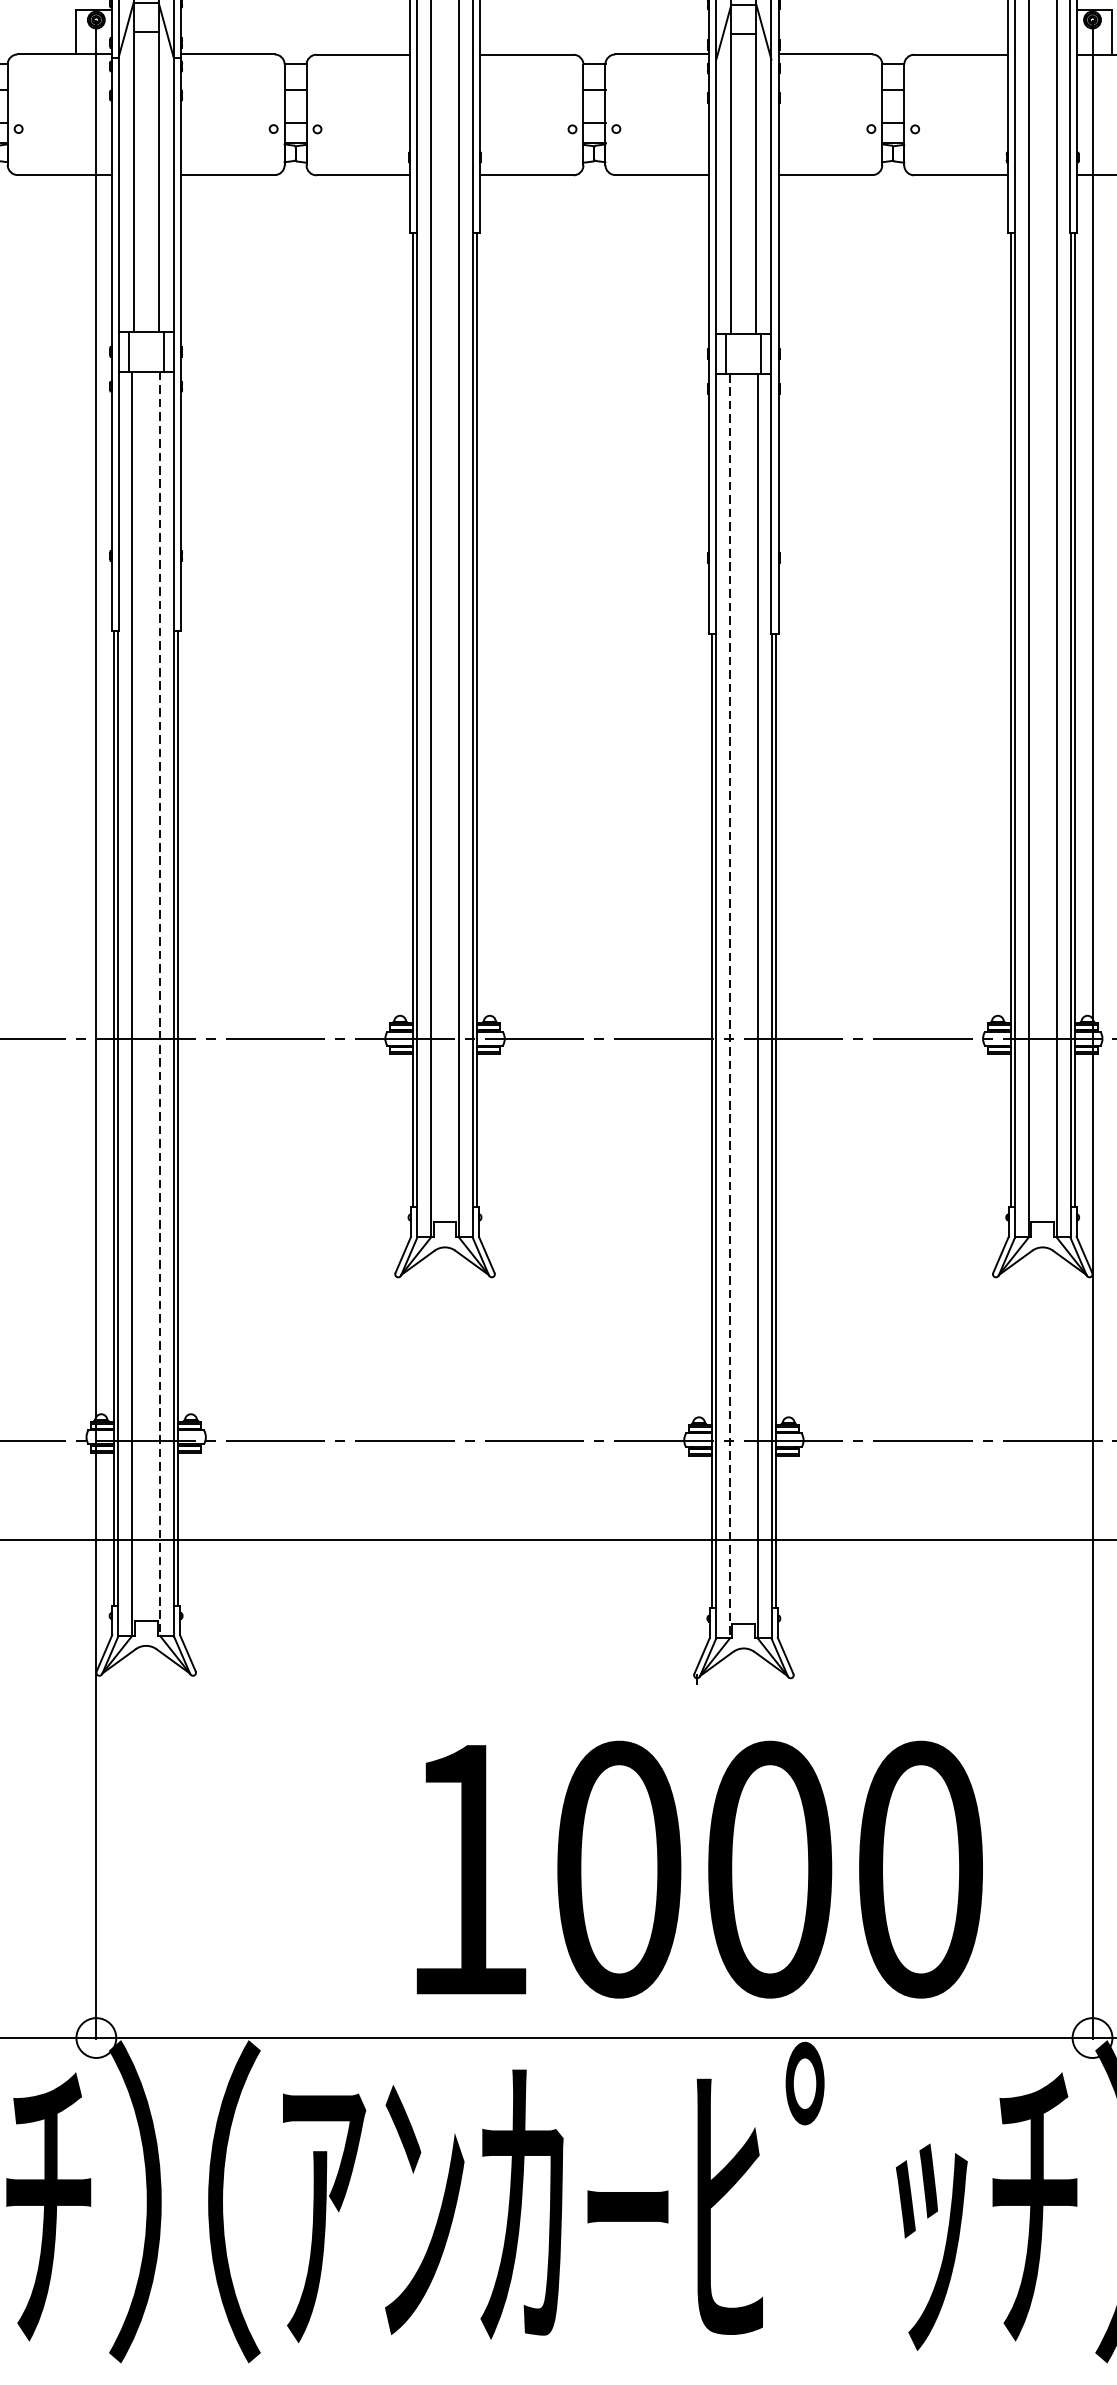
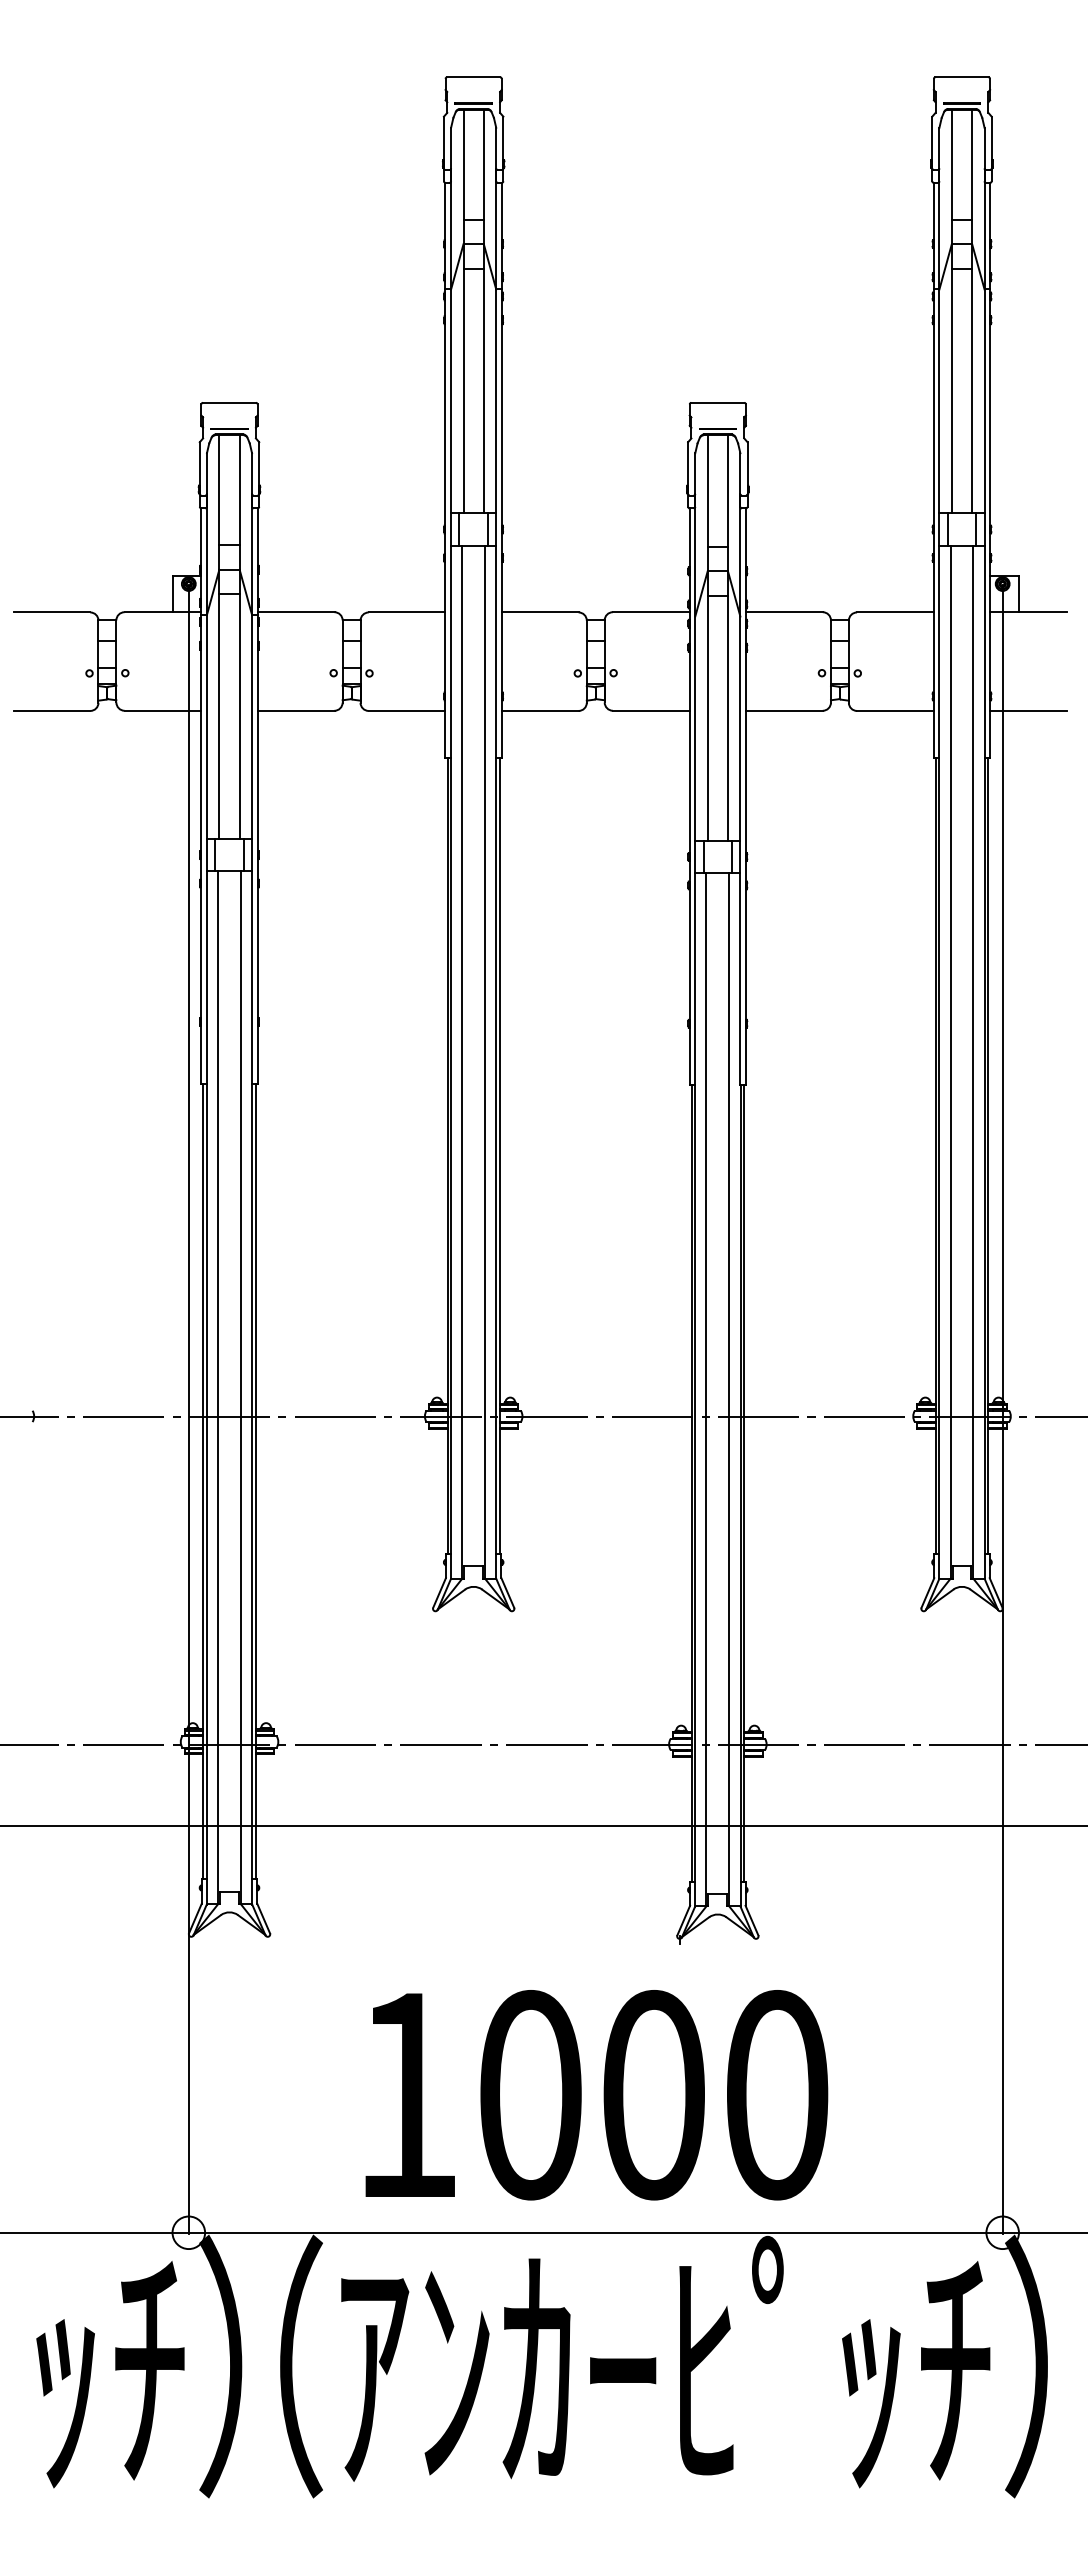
line: (159, 1004) -> (240, 1388), dashed -> solid
line: (729, 1005) -> (706, 1389), dashed -> solid
text: (699, 1870) -> (596, 2095), moved

